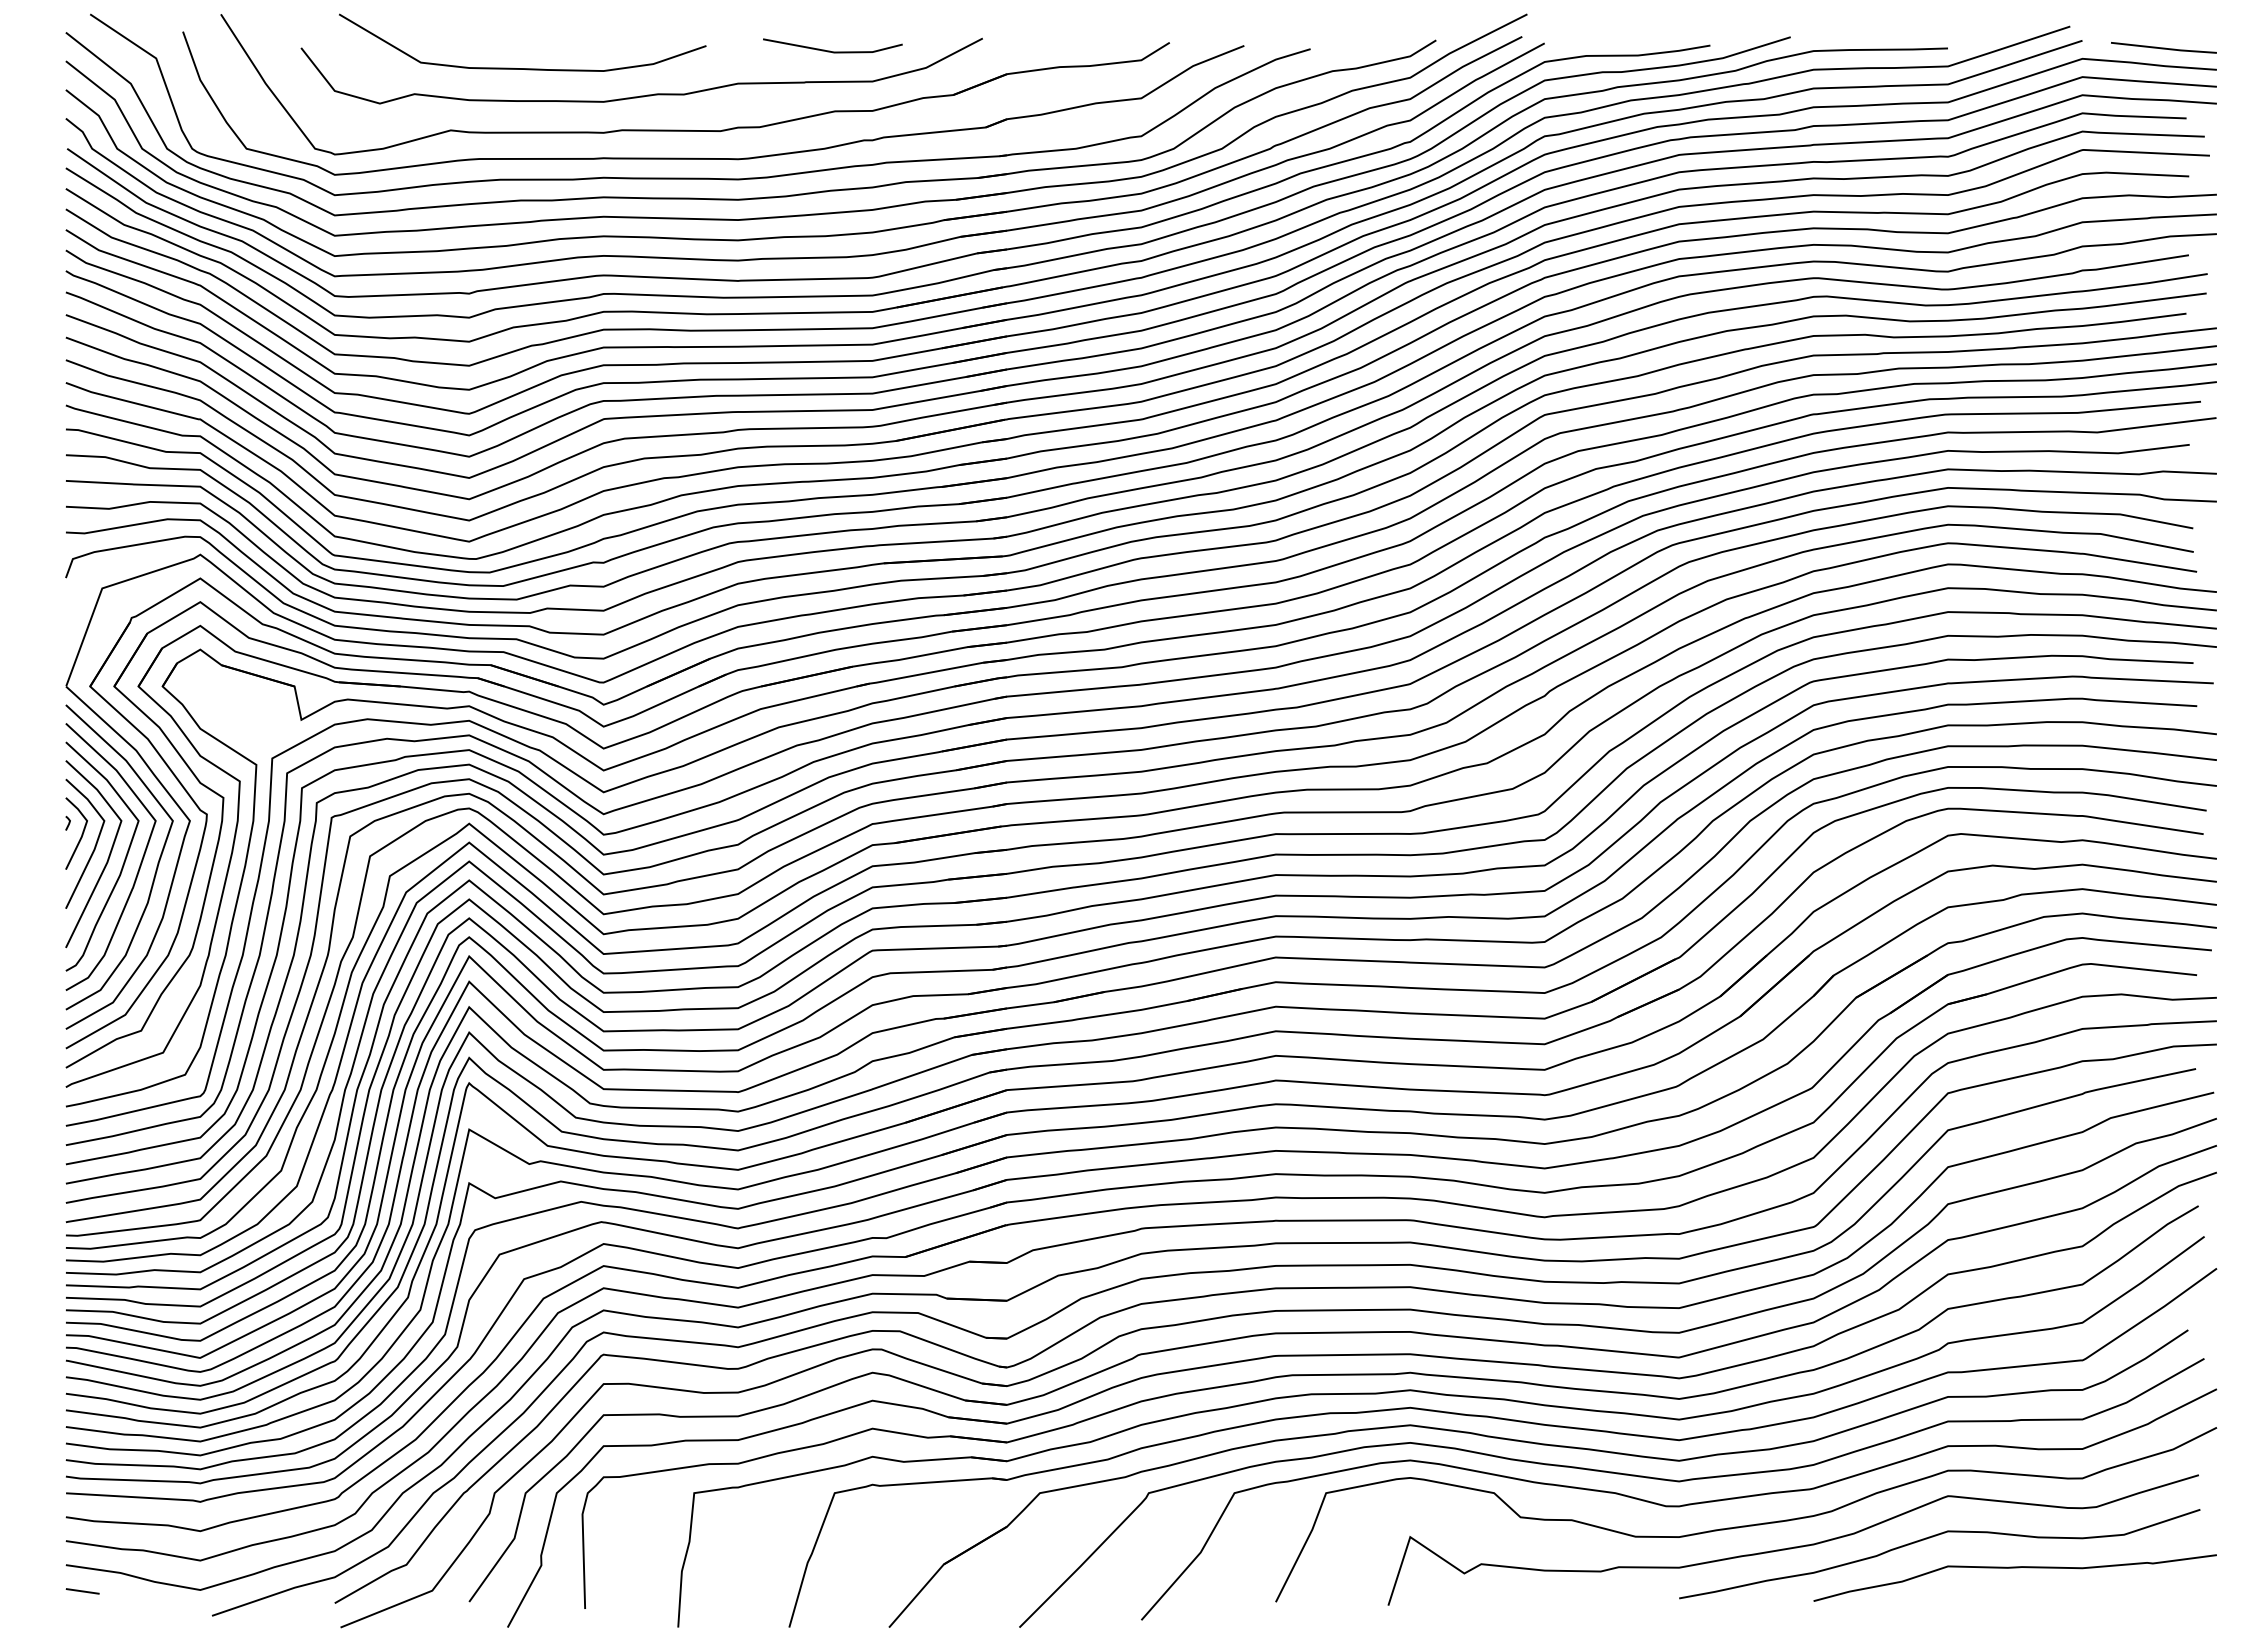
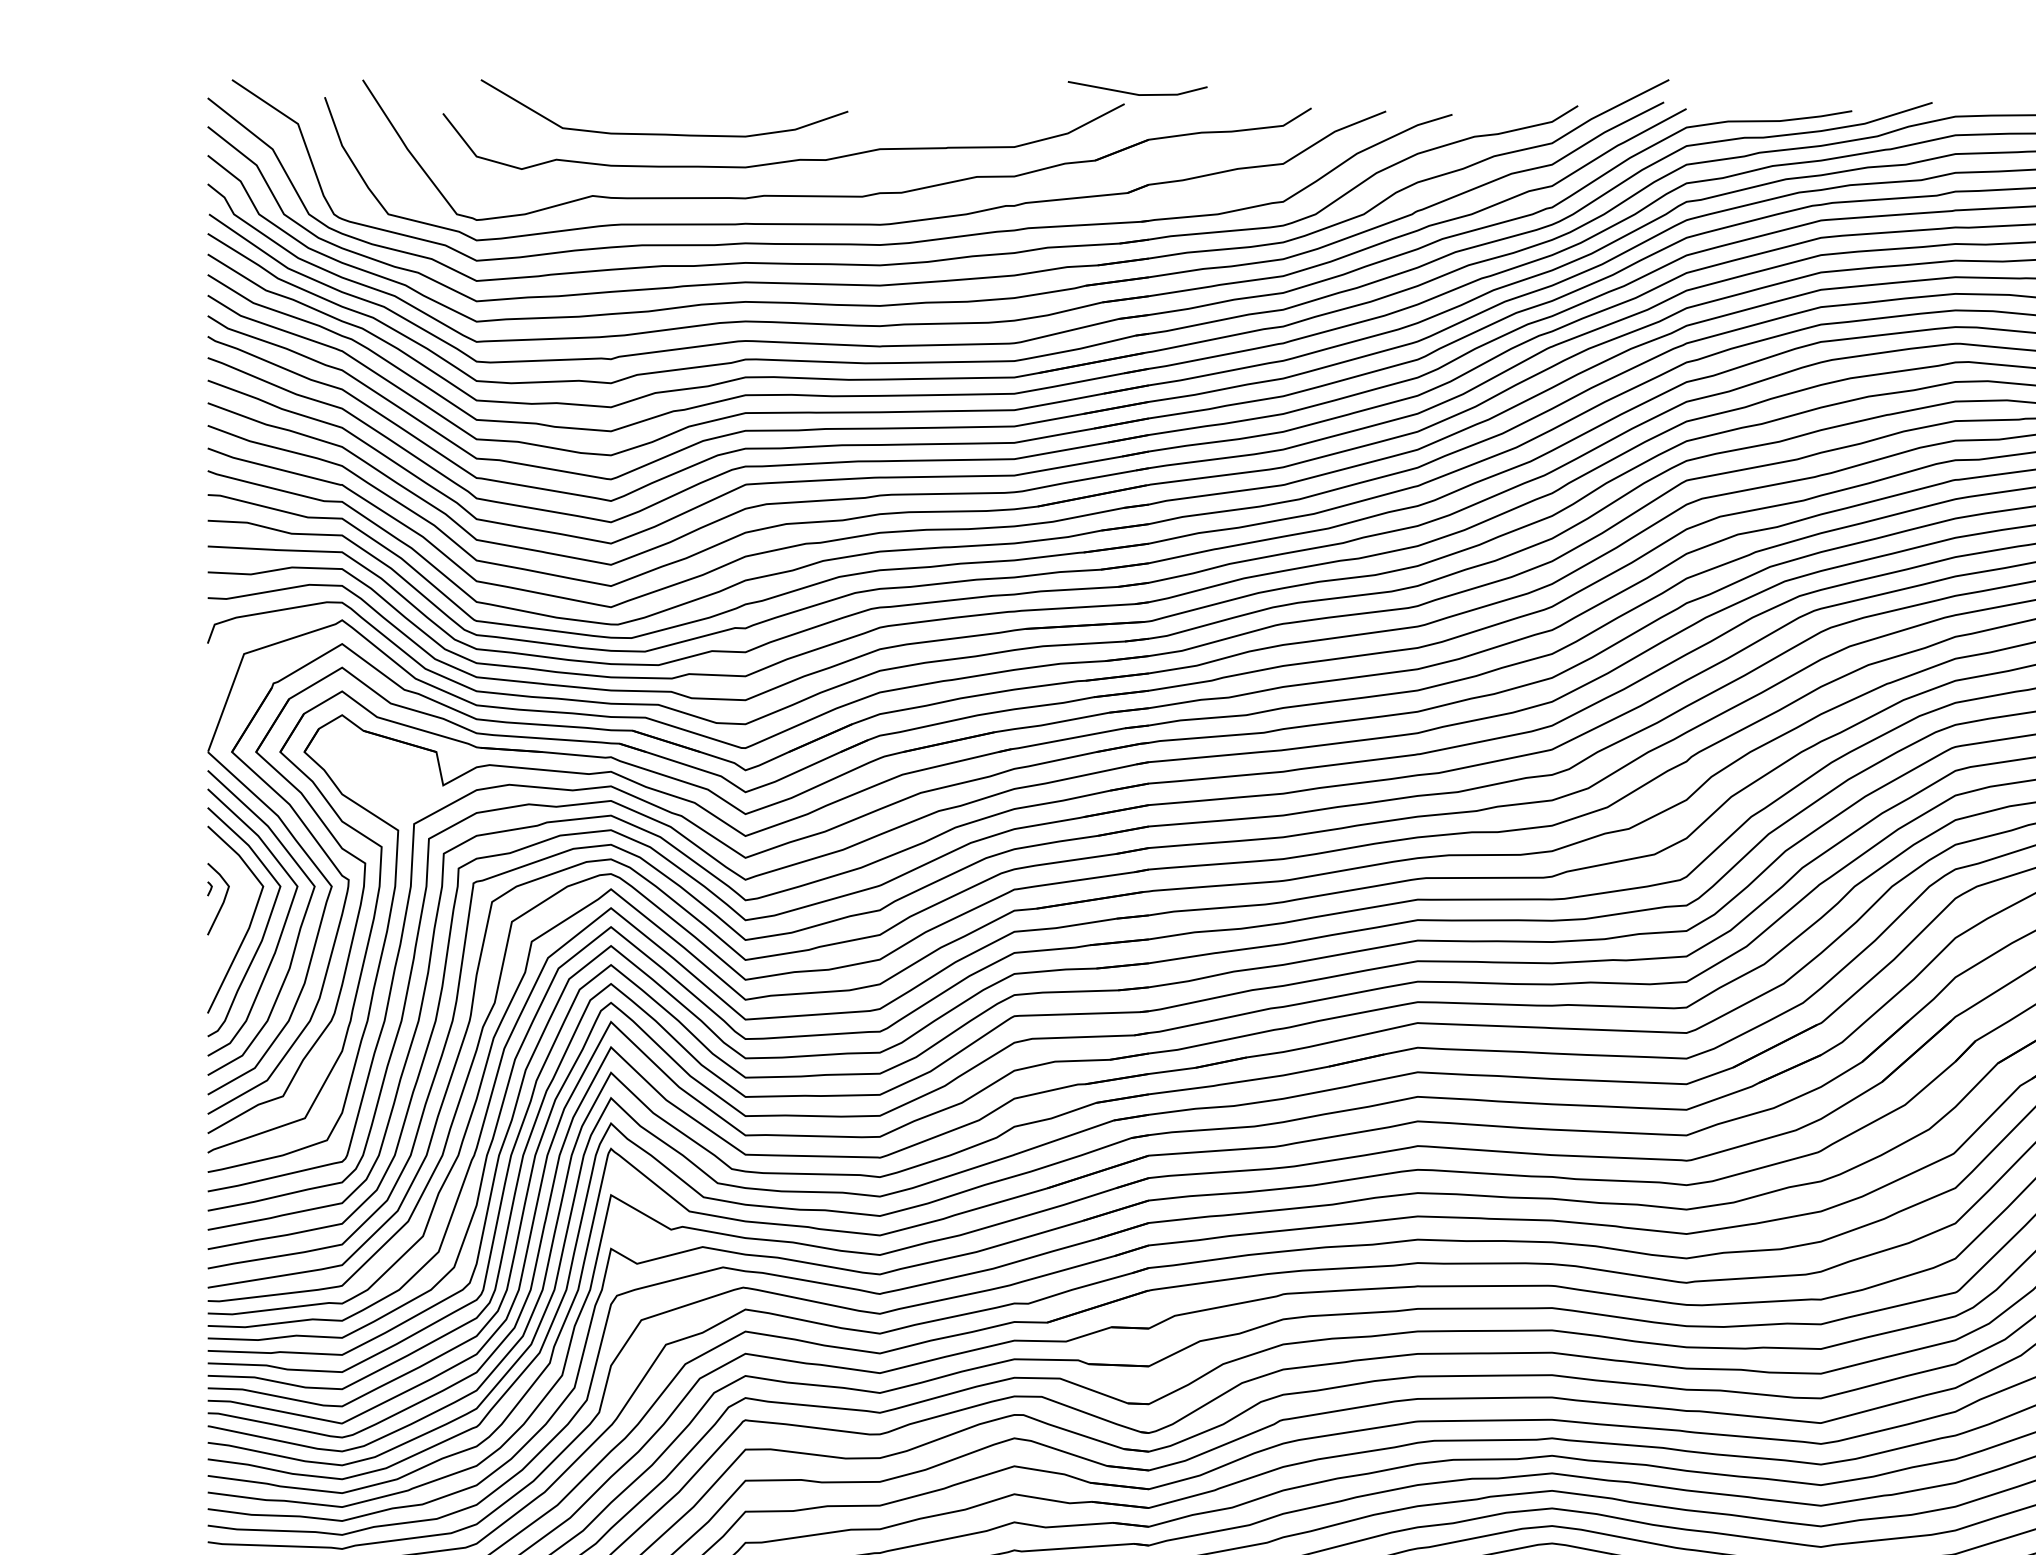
line: (830, 50) -> (1135, 93), moved
line: (94, 846) -> (236, 912), removed

